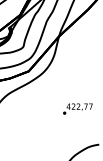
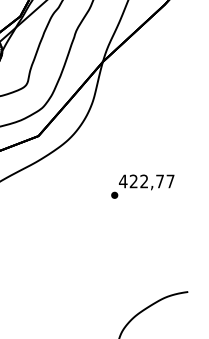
text: (77, 108) -> (141, 185), moved

